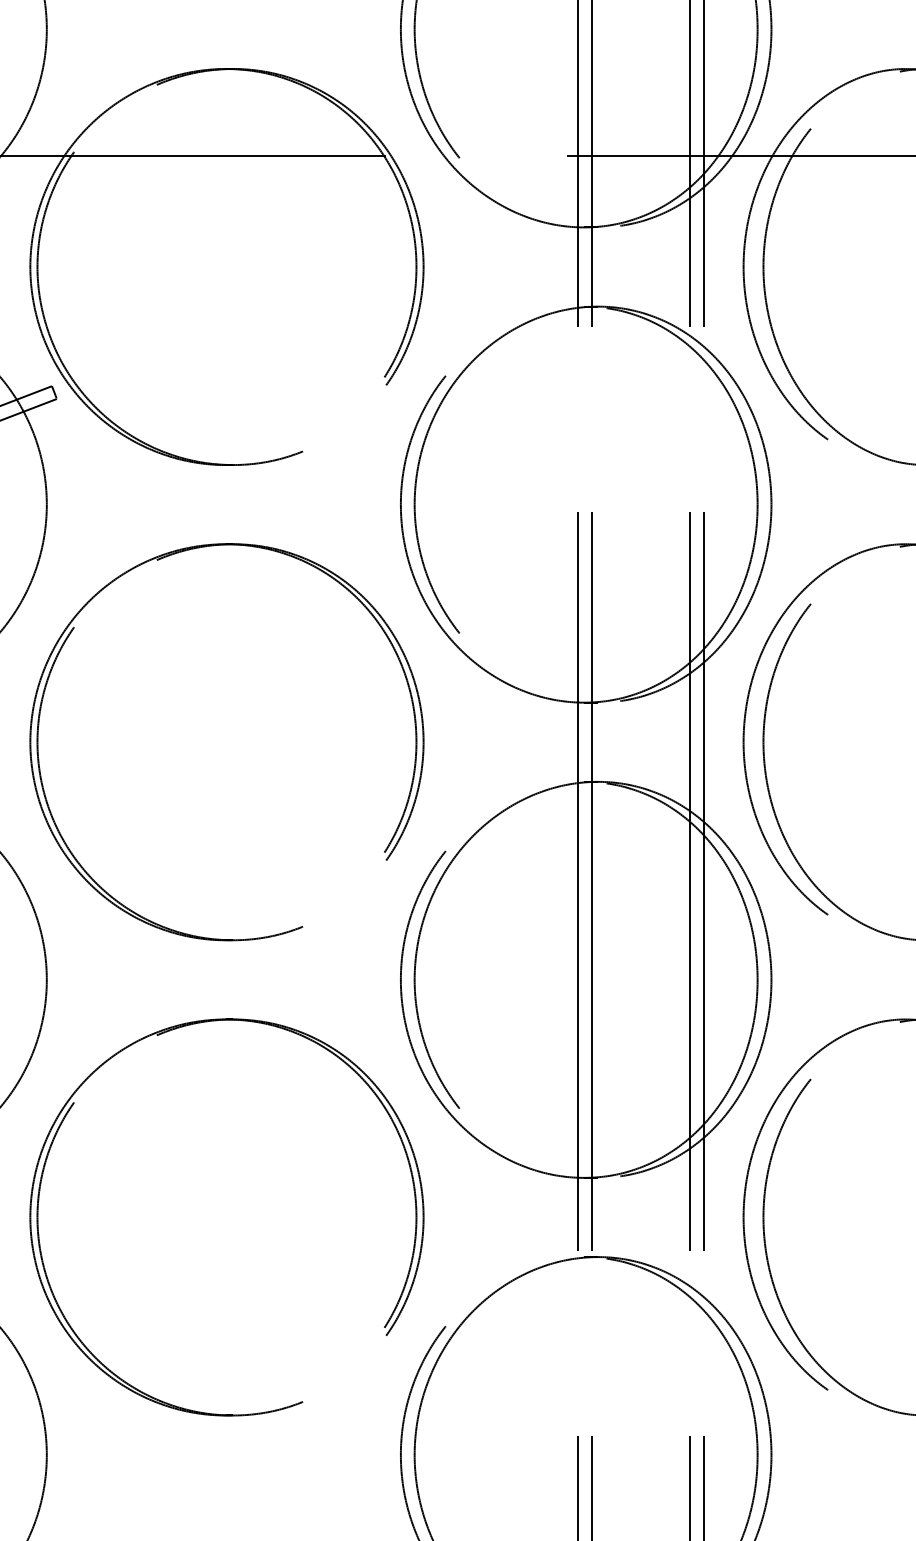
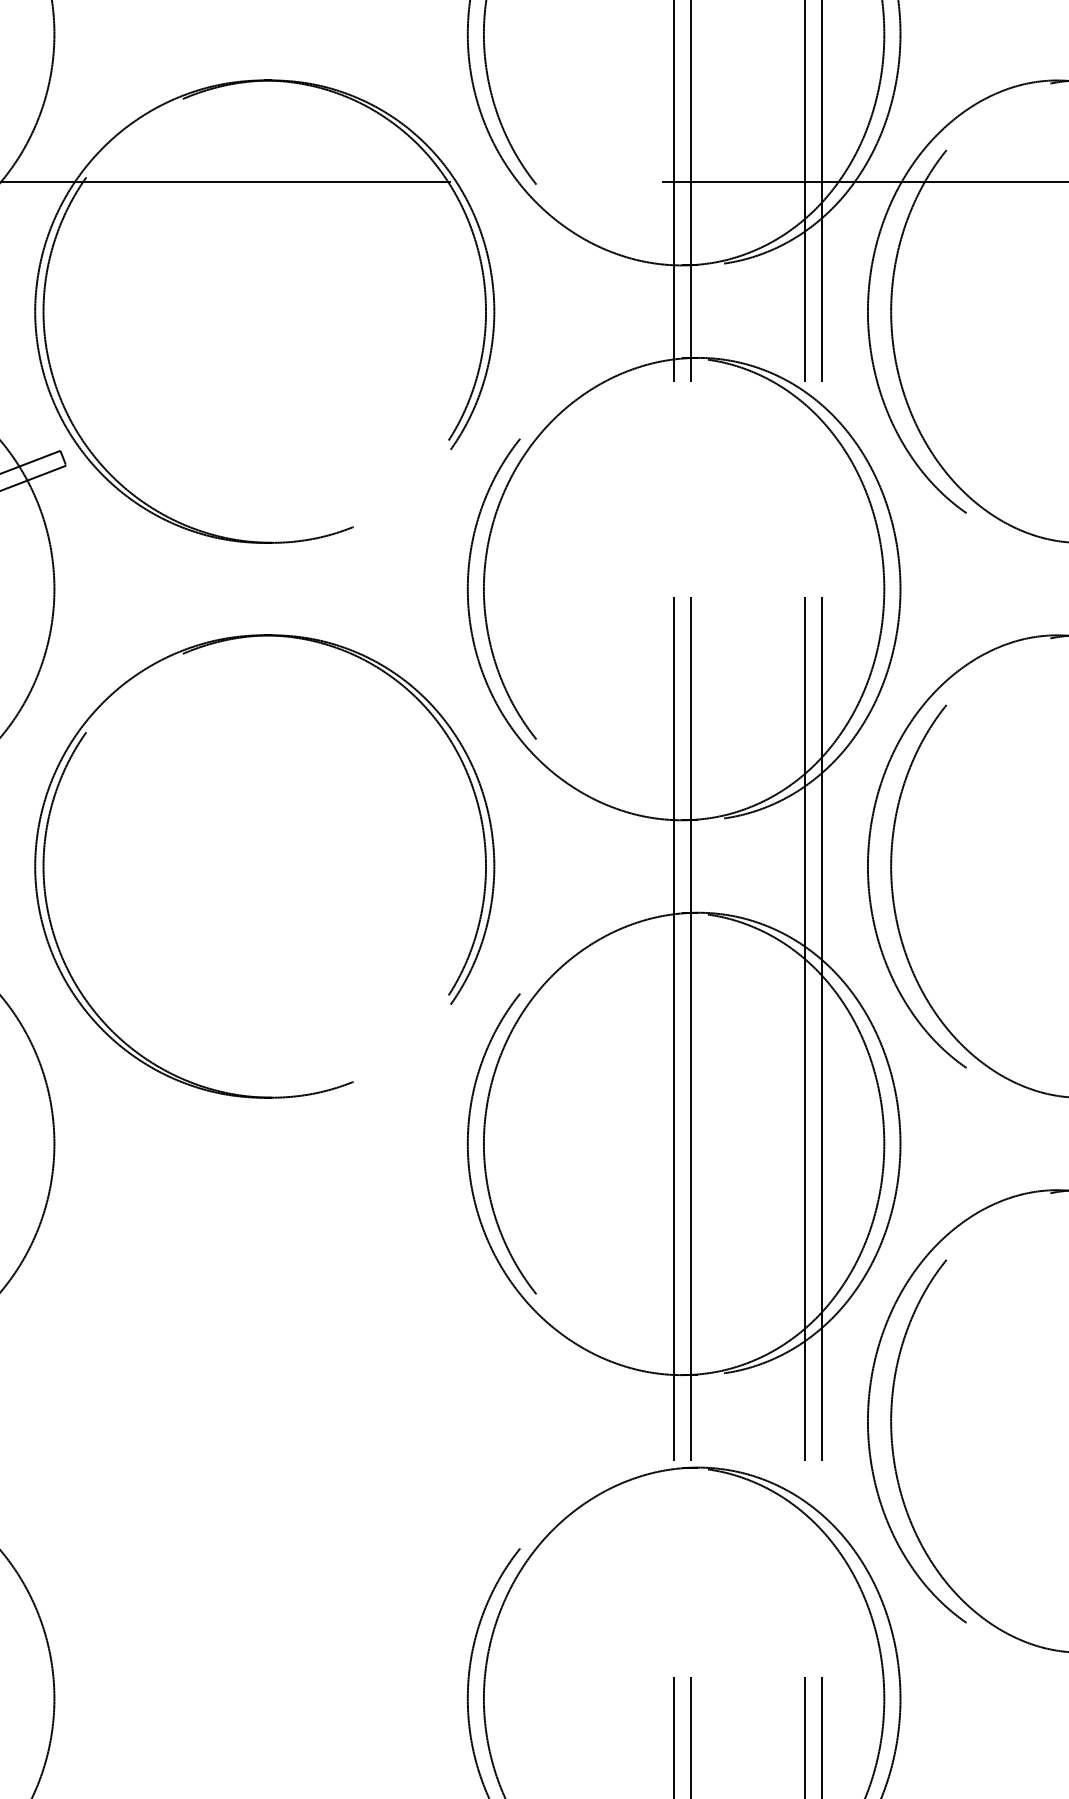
part: (39, 1232) -> (45, 1438), removed

